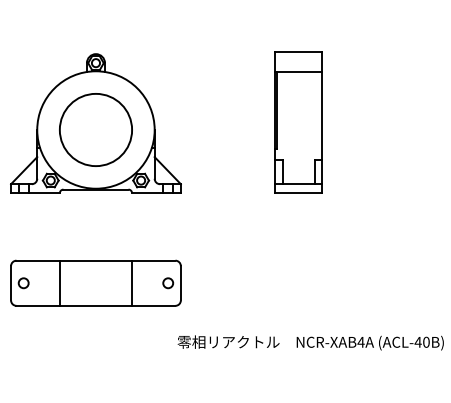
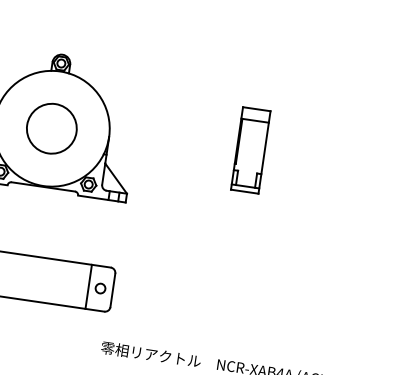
part: (298, 122) -> (250, 150), size x0.6
circle: (95, 129) -> (51, 128), size x0.7
line: (132, 282) -> (89, 286), moved

